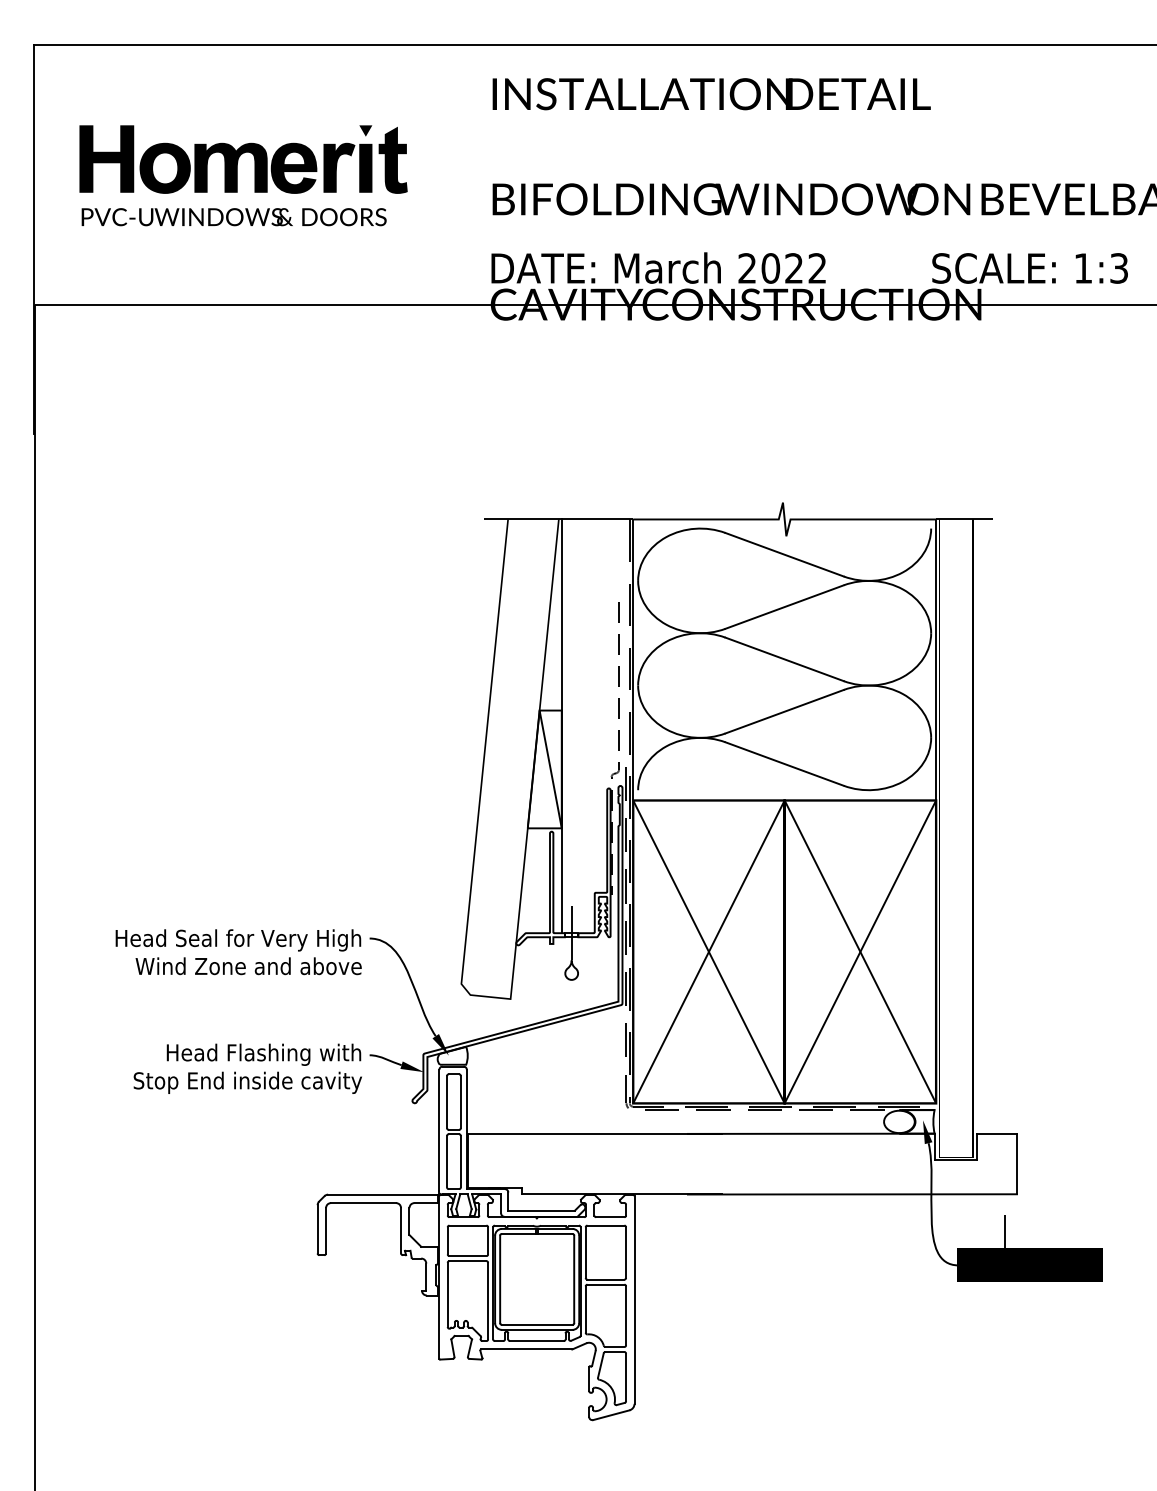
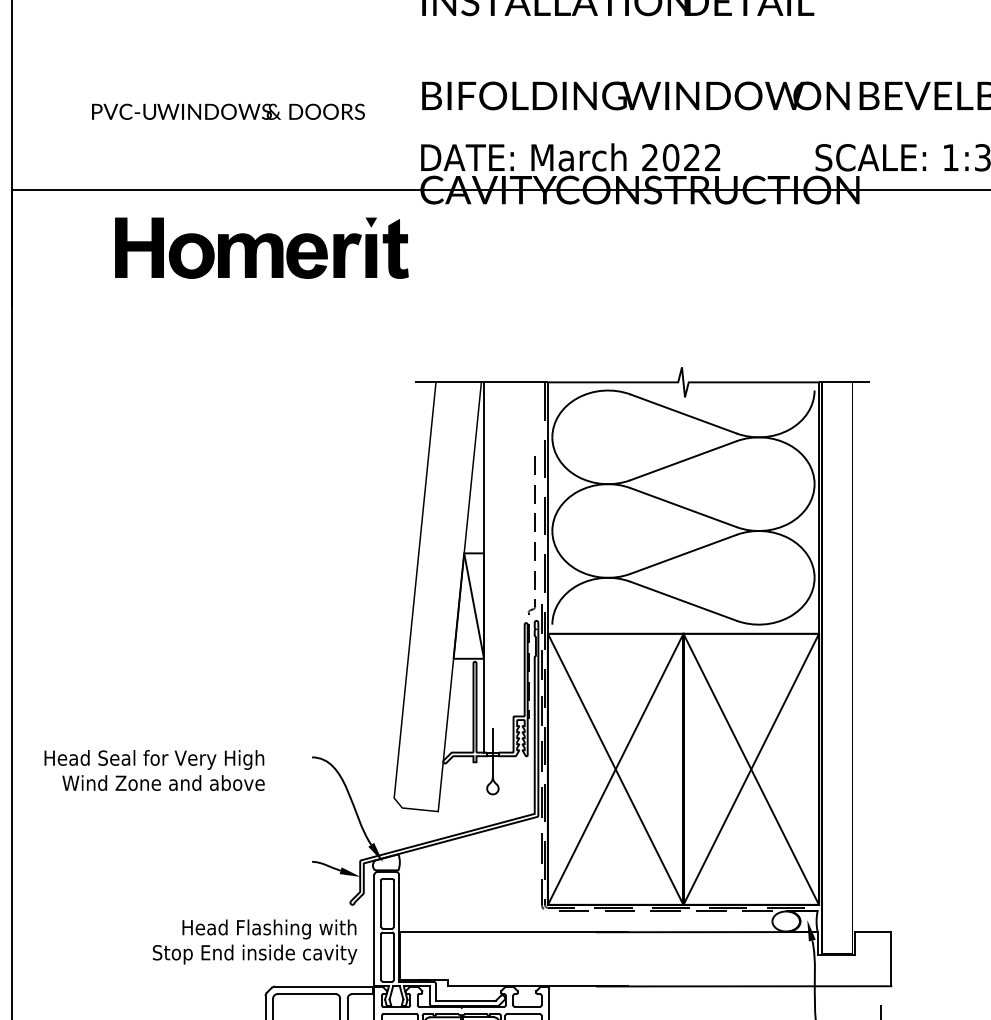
part: (243, 159) -> (261, 248), moved
text: (233, 217) -> (227, 112), moved
text: (238, 952) -> (154, 770), moved
text: (247, 1068) -> (254, 941), moved

